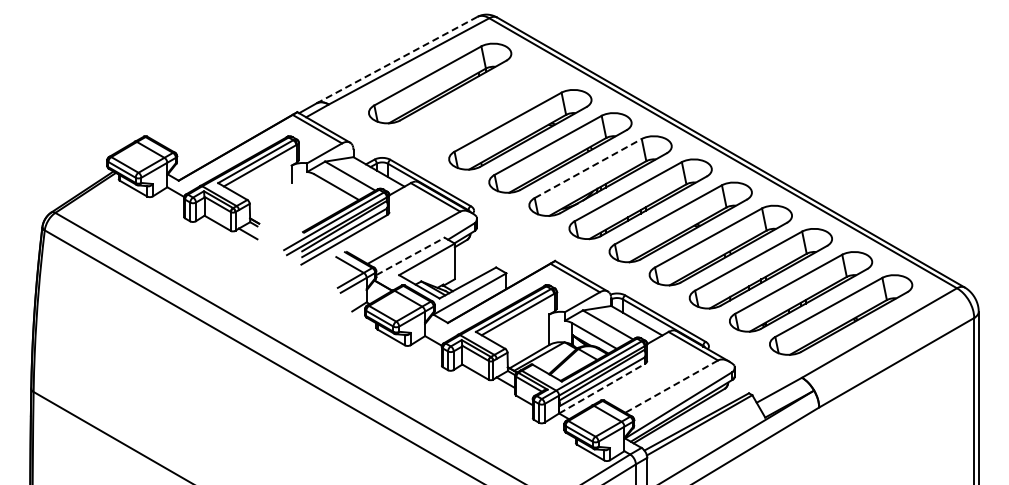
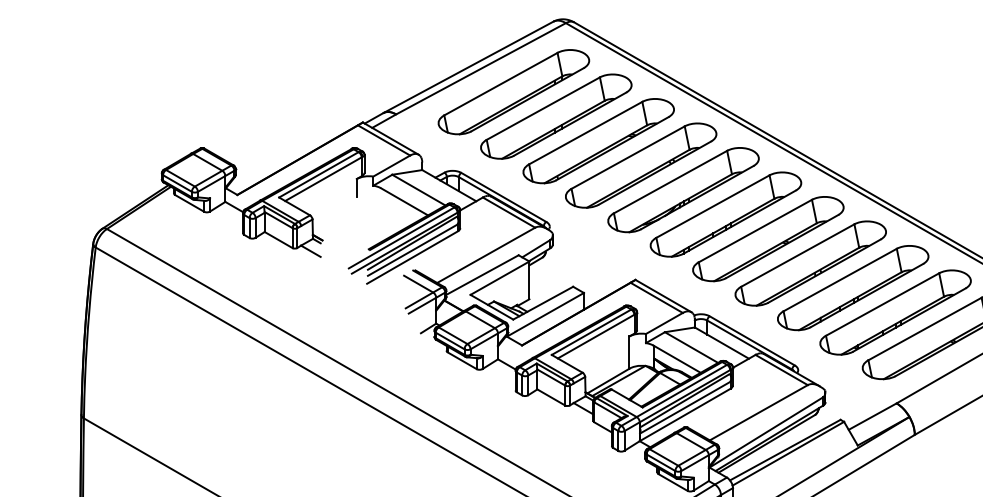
line: (396, 60) -> (467, 67), dashed -> solid
part: (480, 106) -> (556, 116), added
line: (588, 168) -> (670, 182), dashed -> solid
line: (410, 256) -> (482, 275), dashed -> solid
line: (671, 386) -> (758, 412), dashed -> solid
line: (602, 388) -> (685, 414), dashed -> solid

